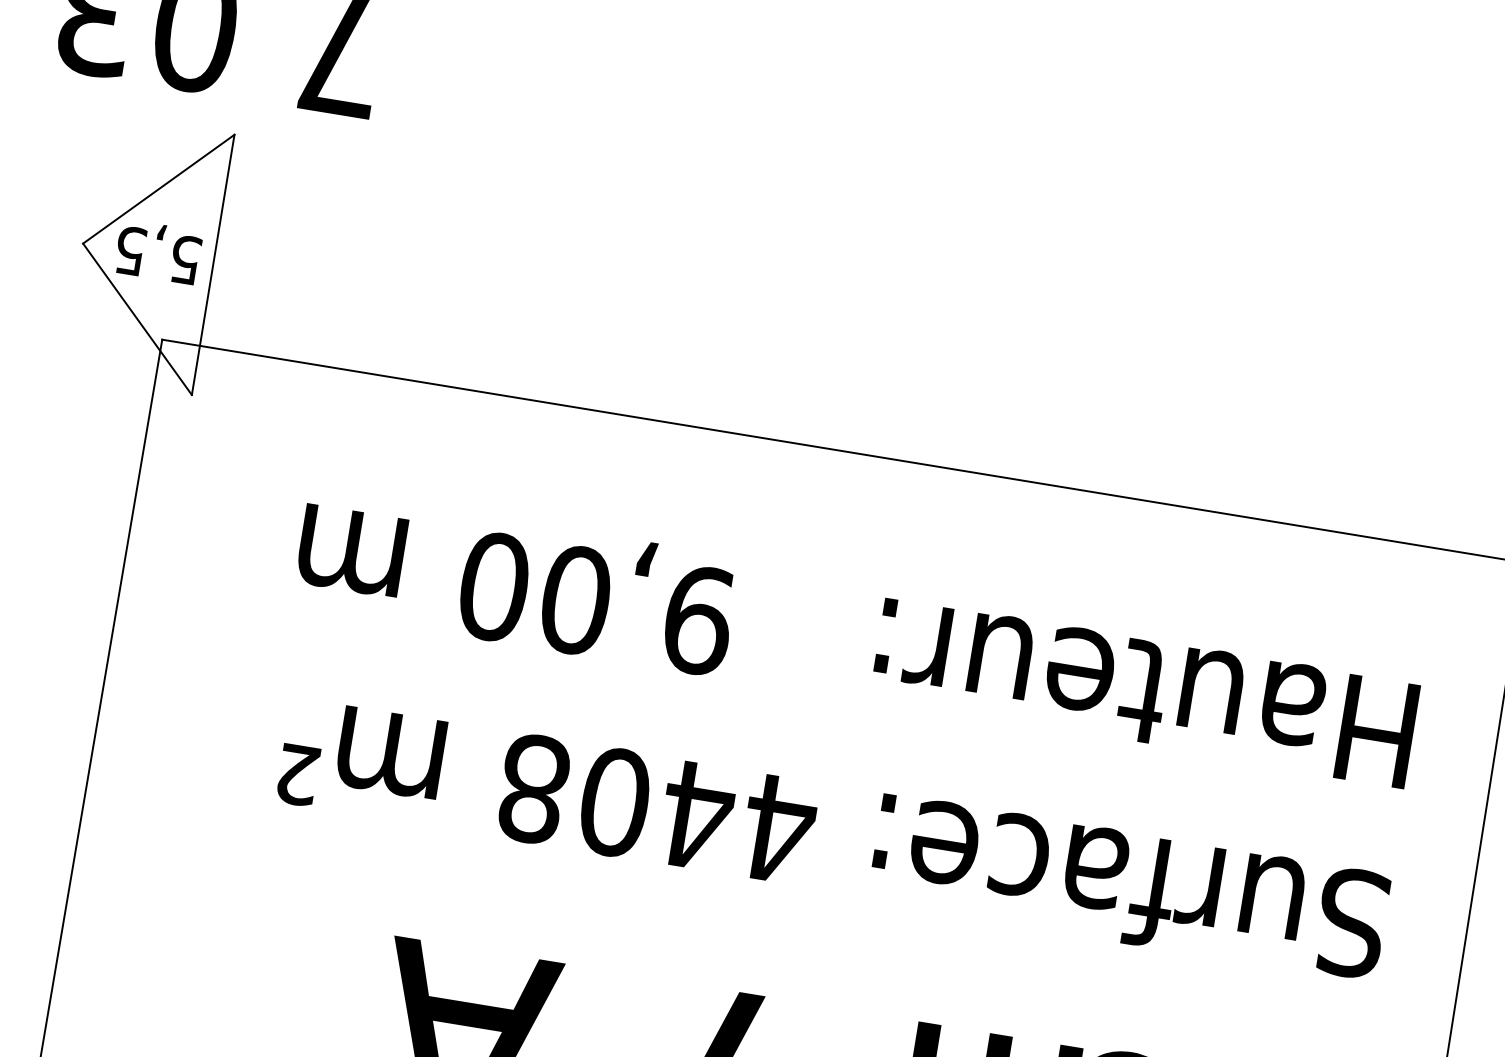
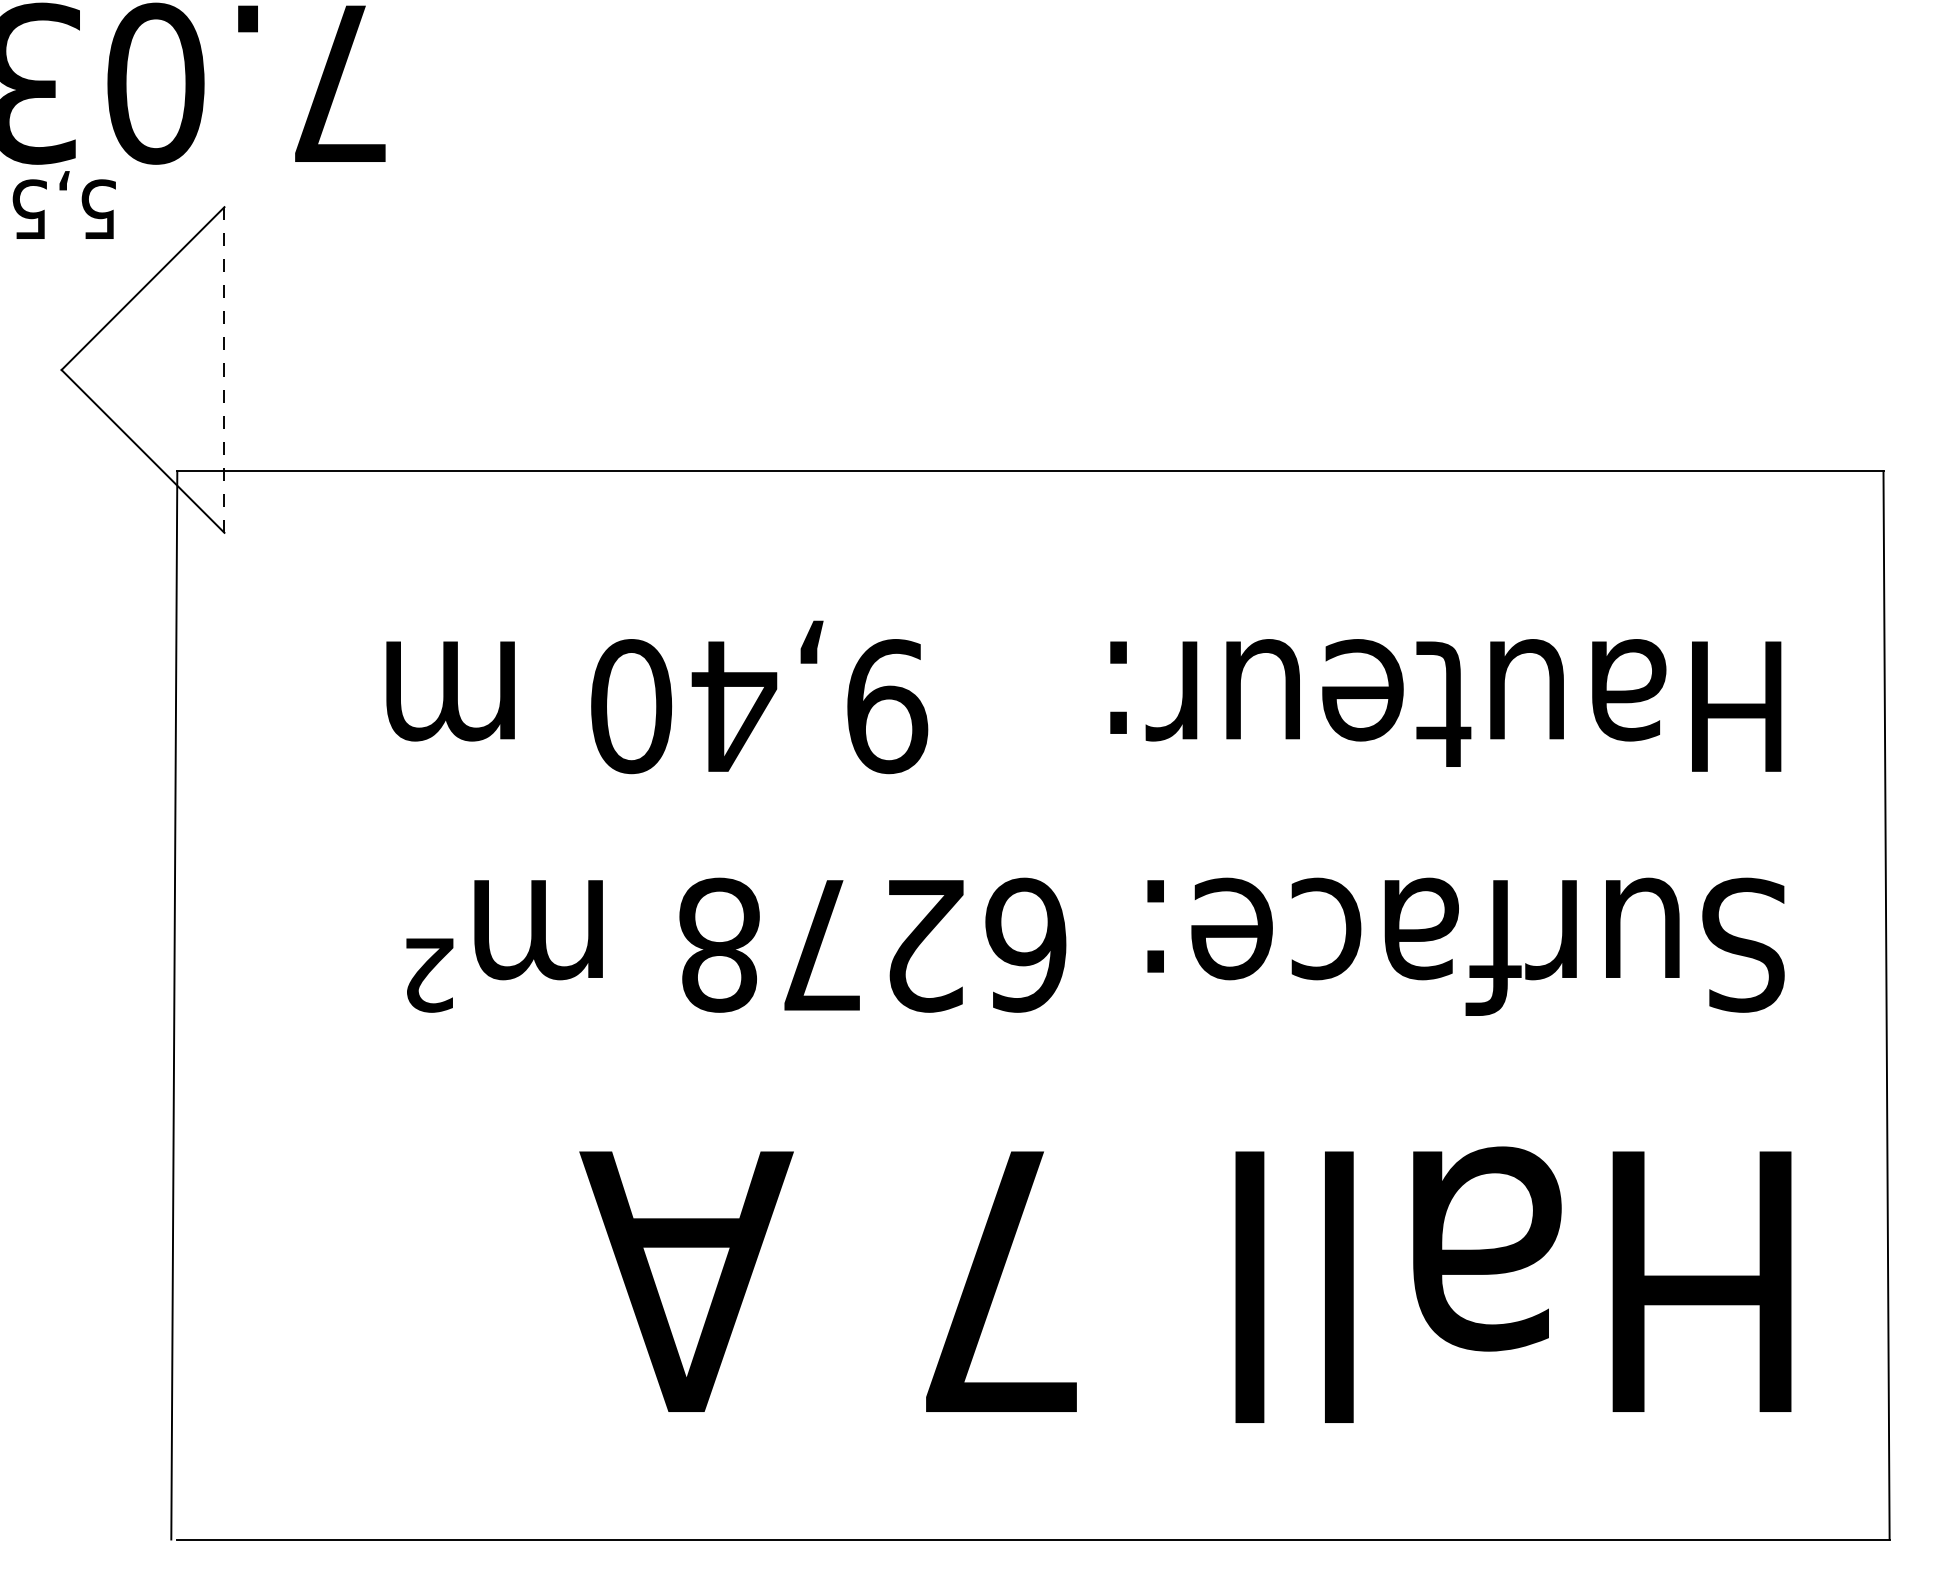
text: (158, 251) -> (63, 204), moved
line: (213, 265) -> (224, 370), solid -> dashed
text: (576, 600) -> (734, 706), 9,00 -> 9,40
text: (698, 815) -> (925, 944), 4408 -> 6278

